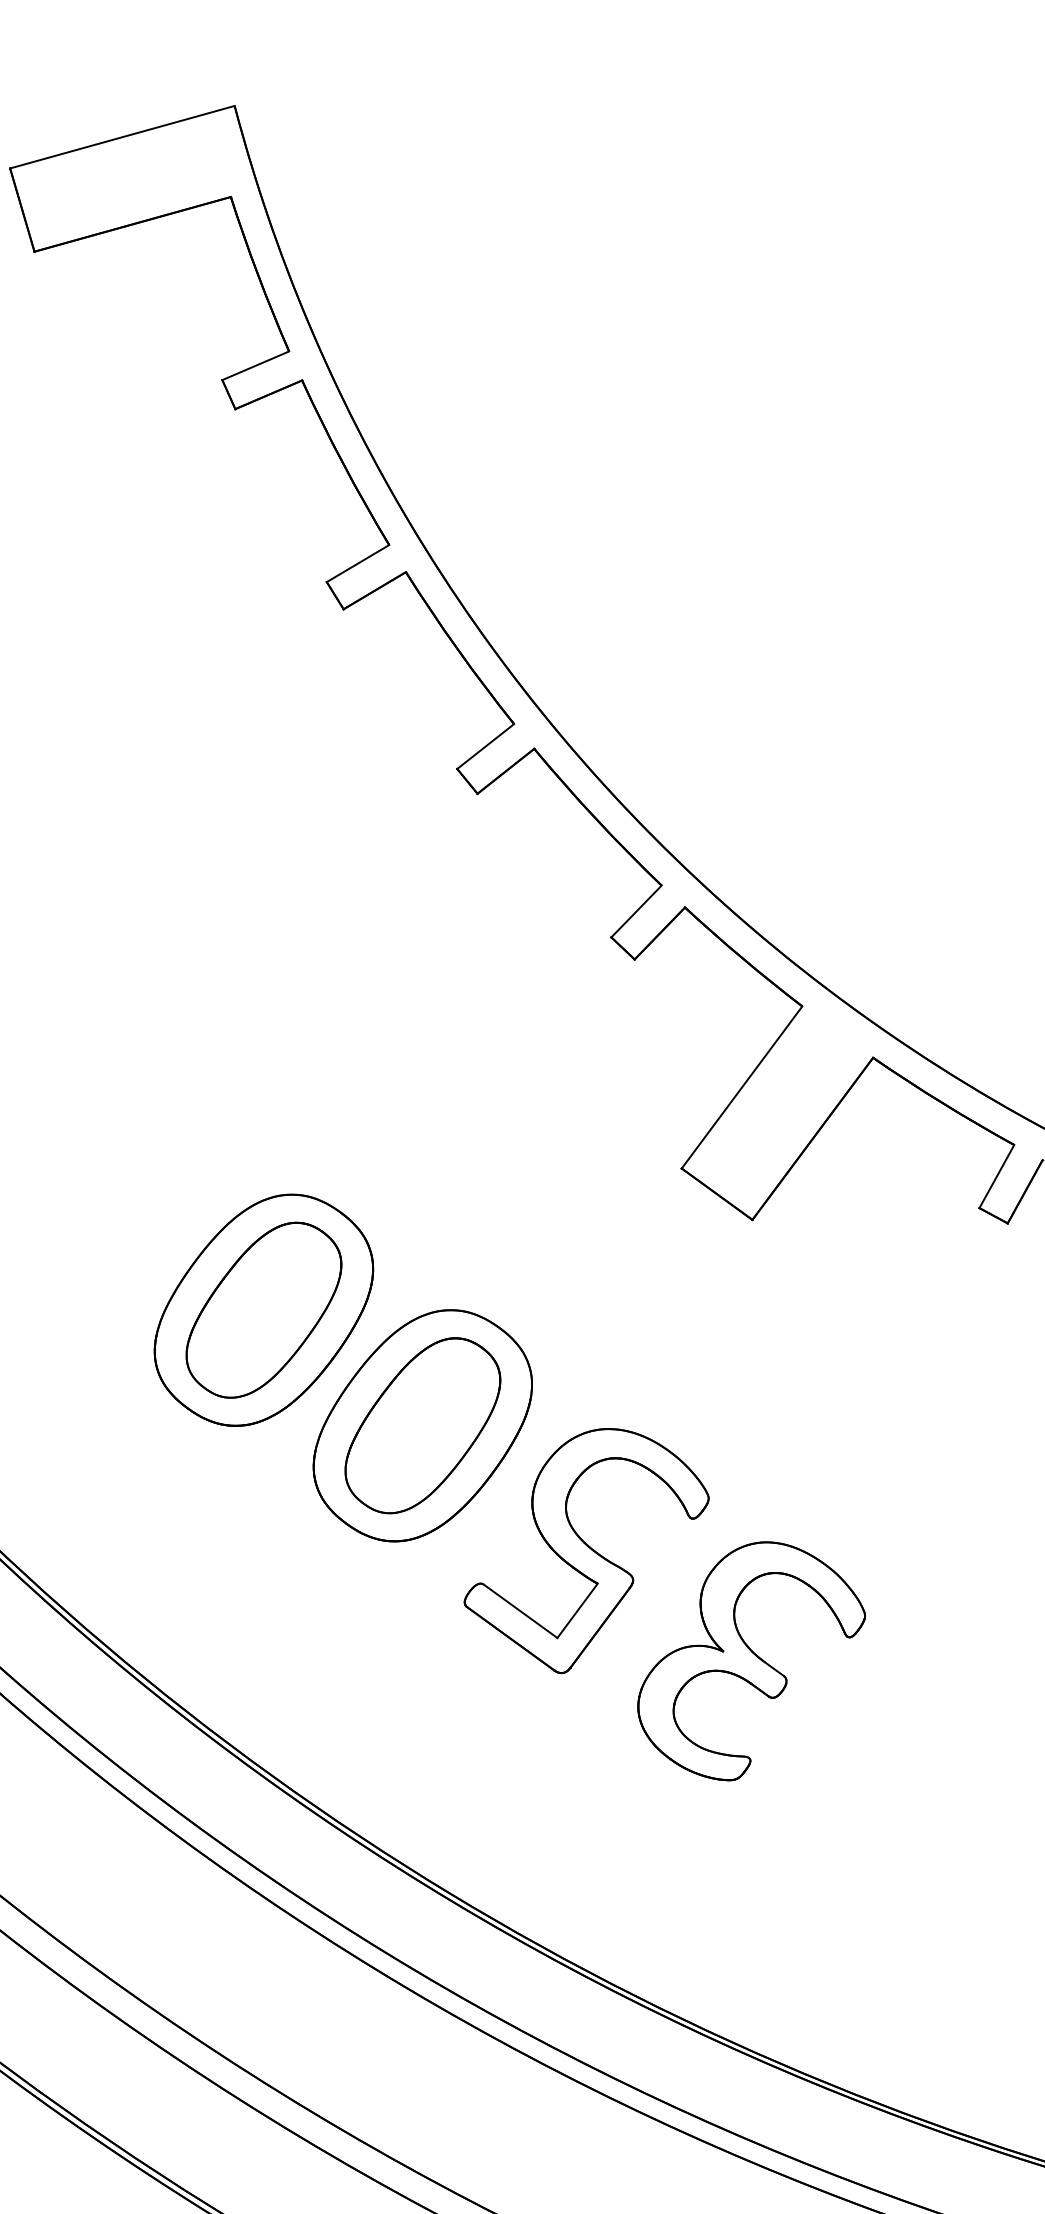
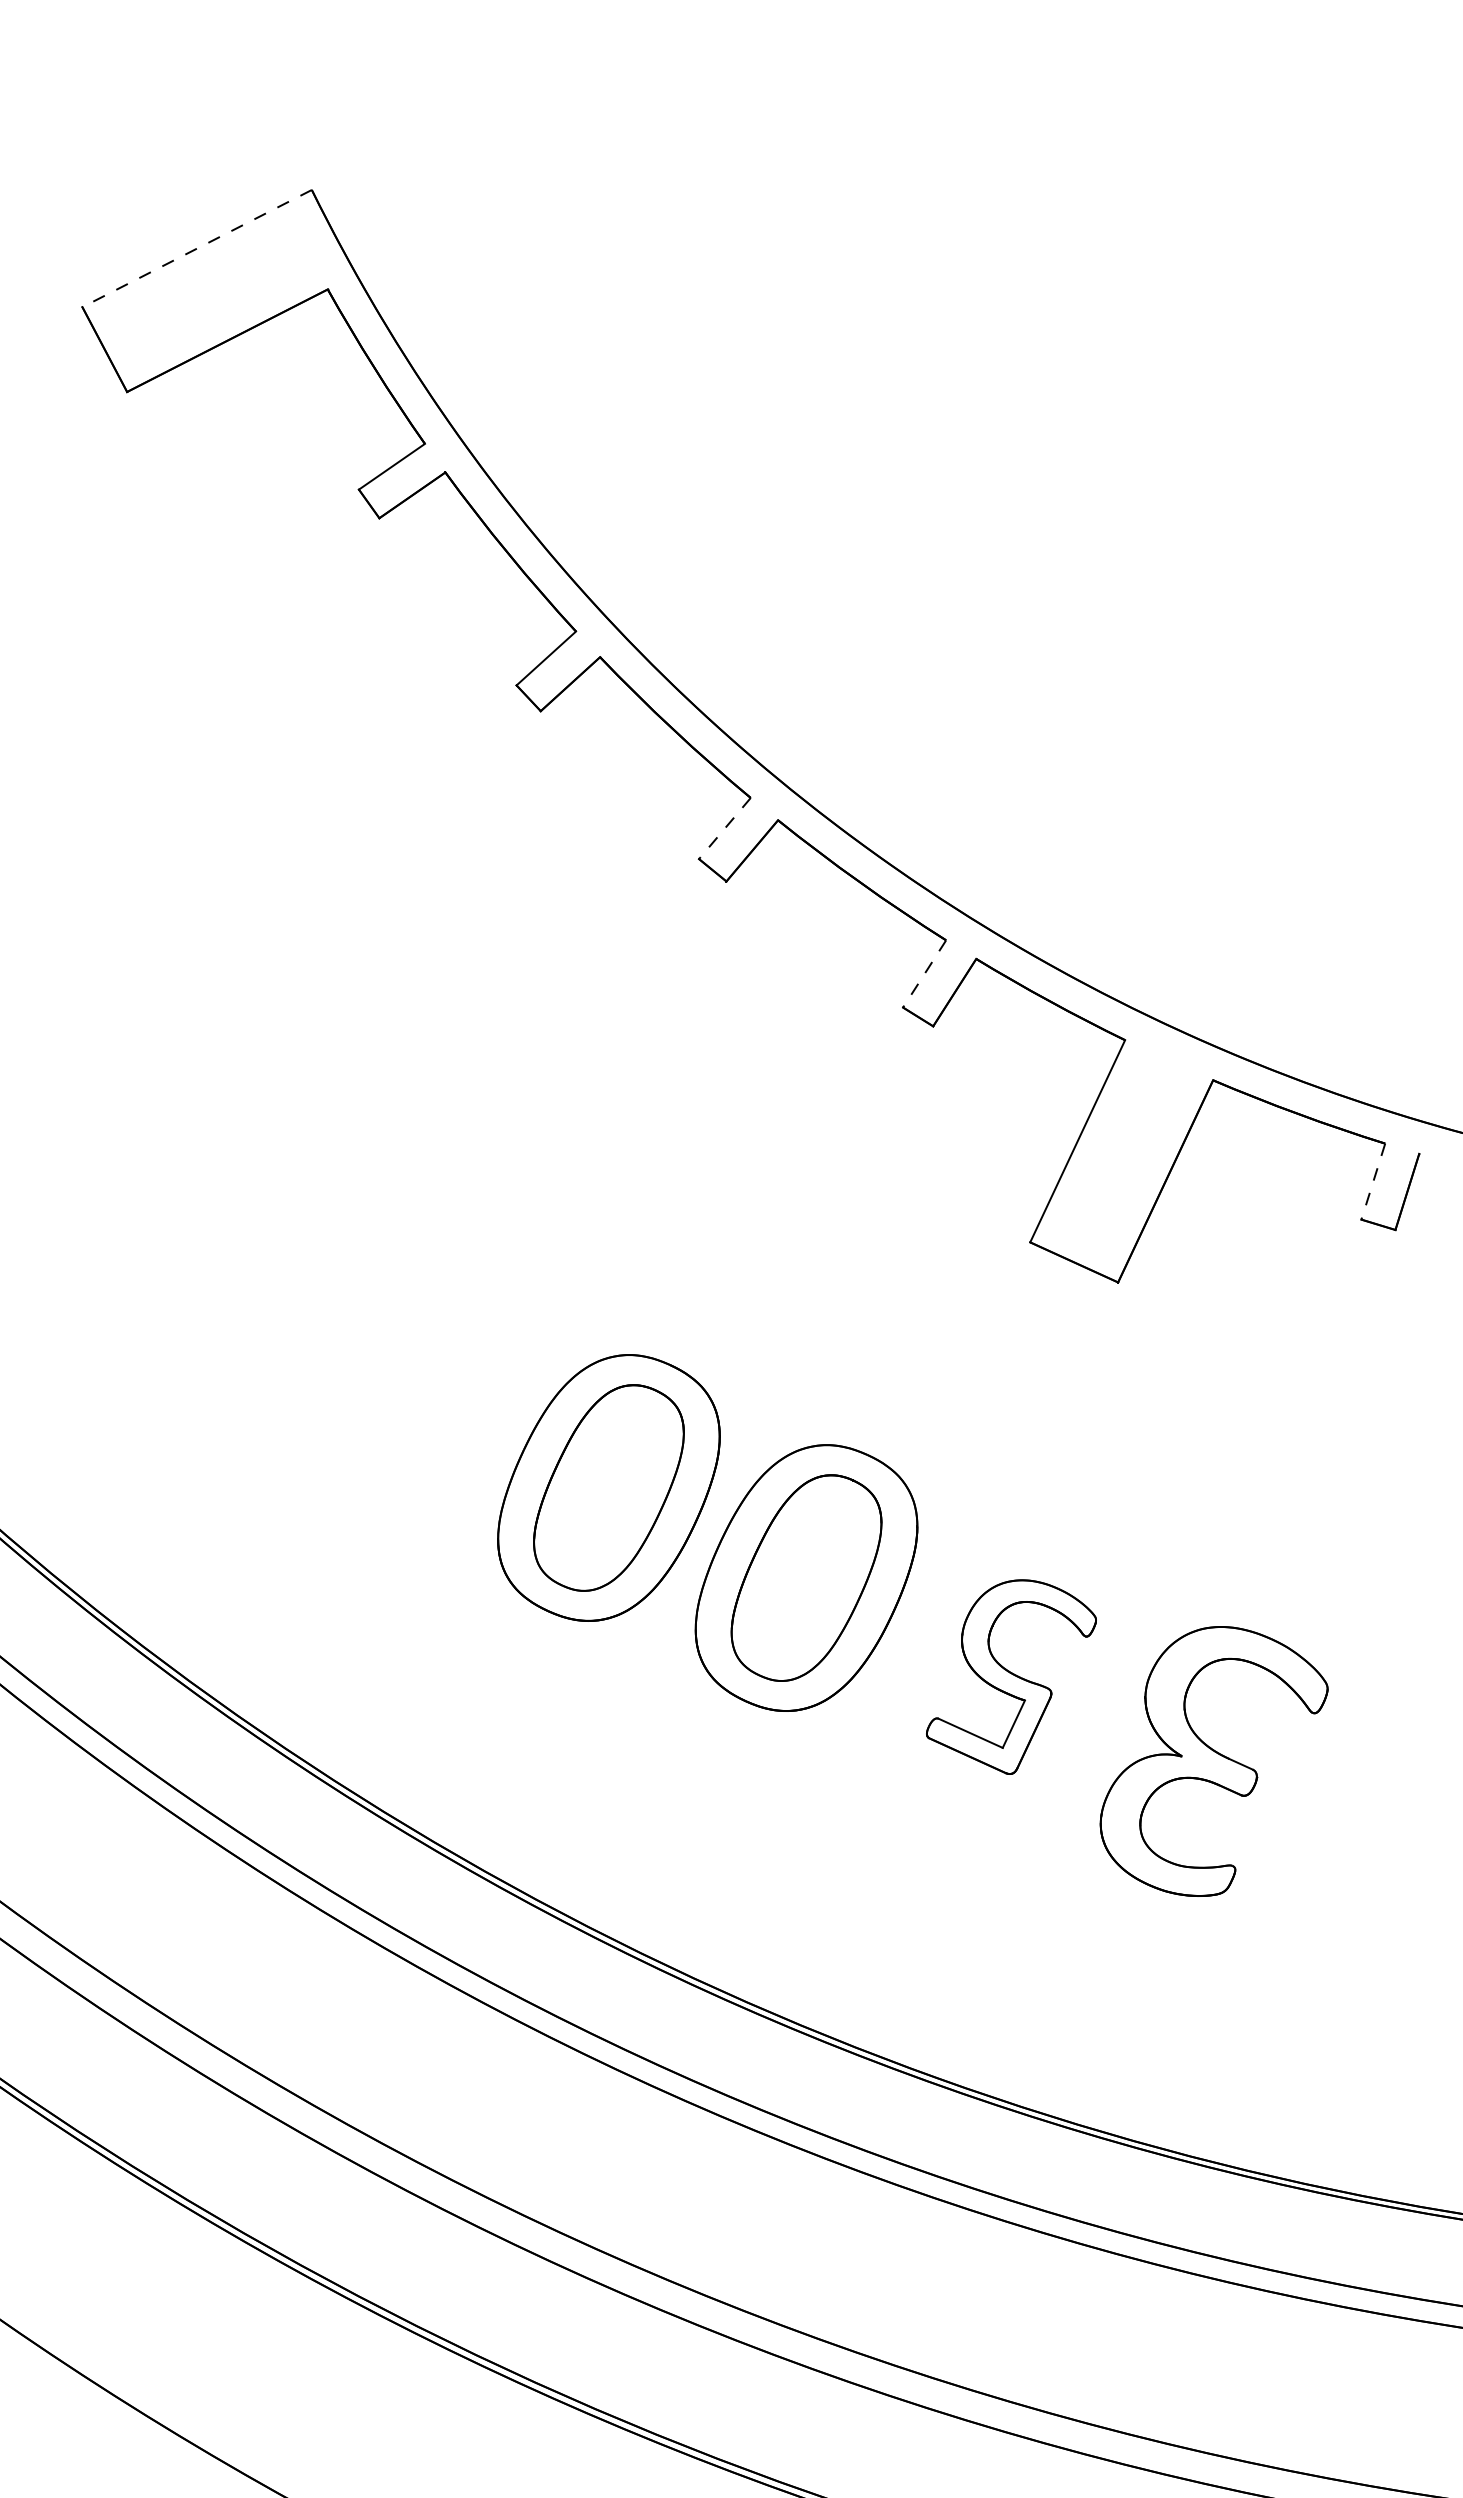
line: (122, 137) -> (197, 248), solid -> dashed
line: (485, 746) -> (724, 828), solid -> dashed
line: (636, 911) -> (924, 973), solid -> dashed
line: (997, 1176) -> (1373, 1181), solid -> dashed
part: (586, 1550) -> (1011, 1676), size x0.7

